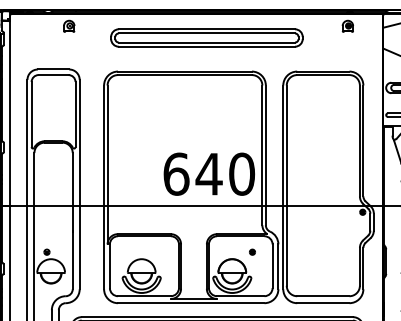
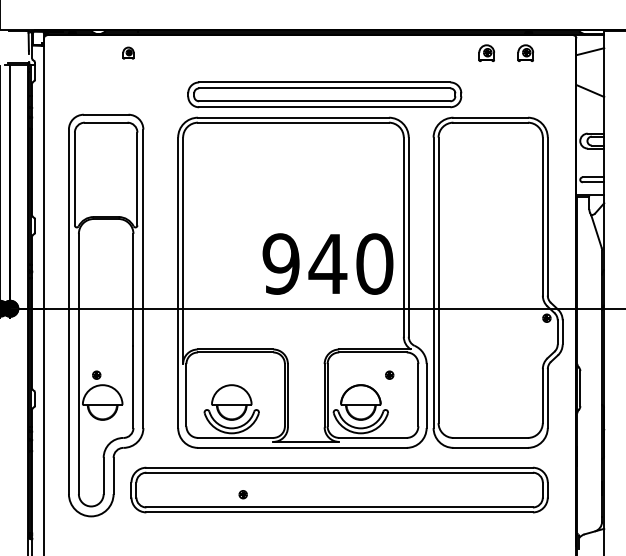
part: (69, 25) -> (128, 52), size x0.7
part: (320, 25) -> (486, 52), added
part: (206, 37) -> (324, 94), moved
text: (176, 173) -> (281, 263), 640 -> 940

